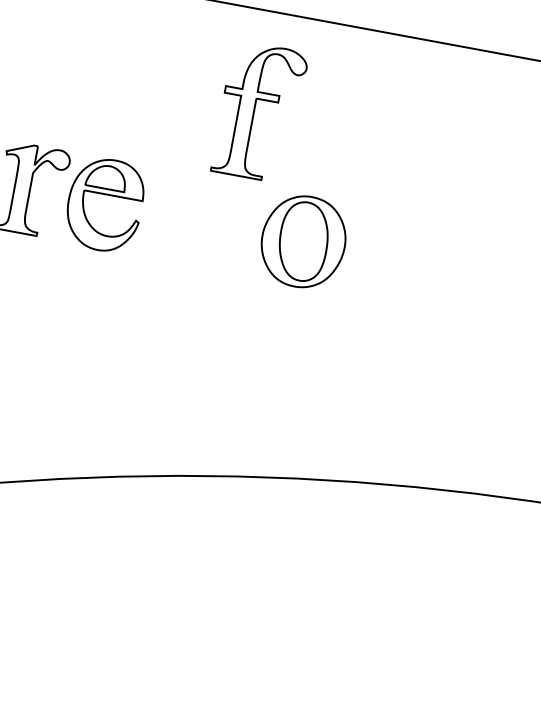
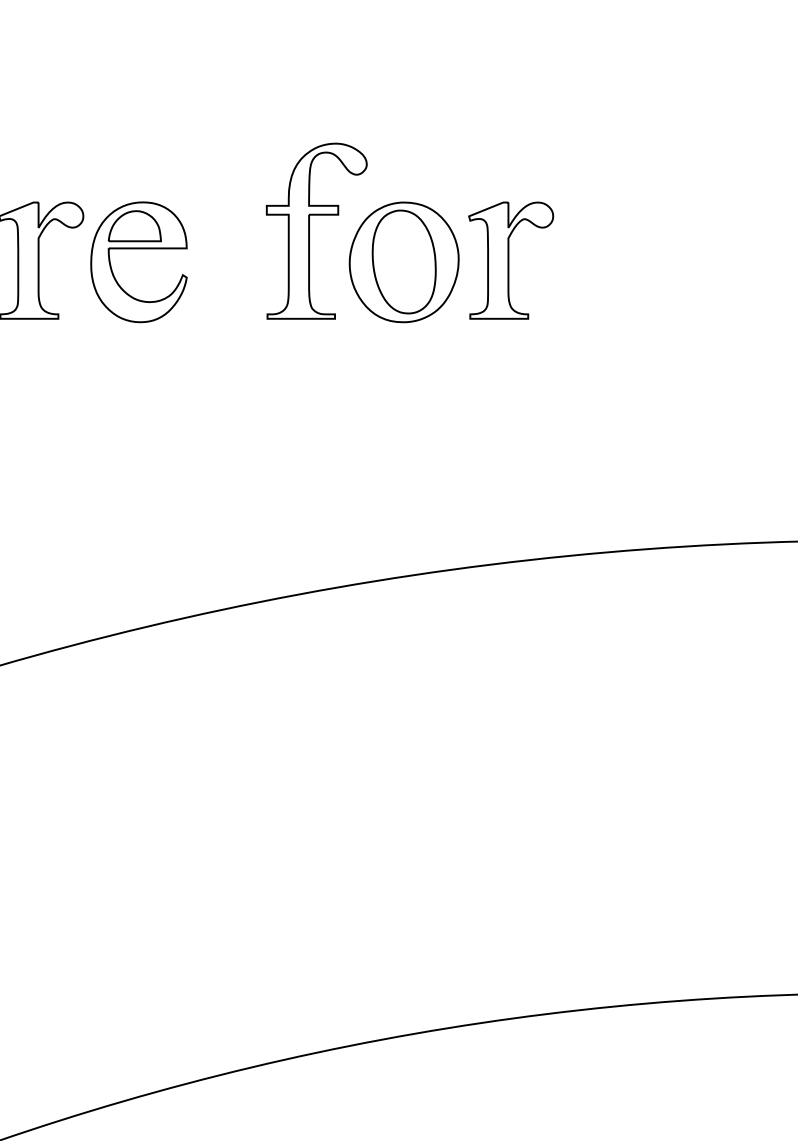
part: (254, 110) -> (309, 230), moved
part: (384, 255) -> (511, 260), added

